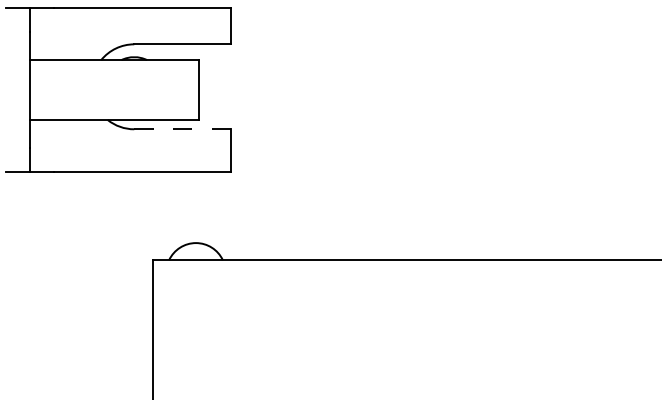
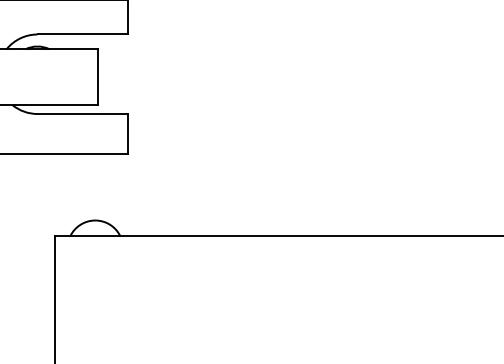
line: (182, 129) -> (82, 114), dashed -> solid

